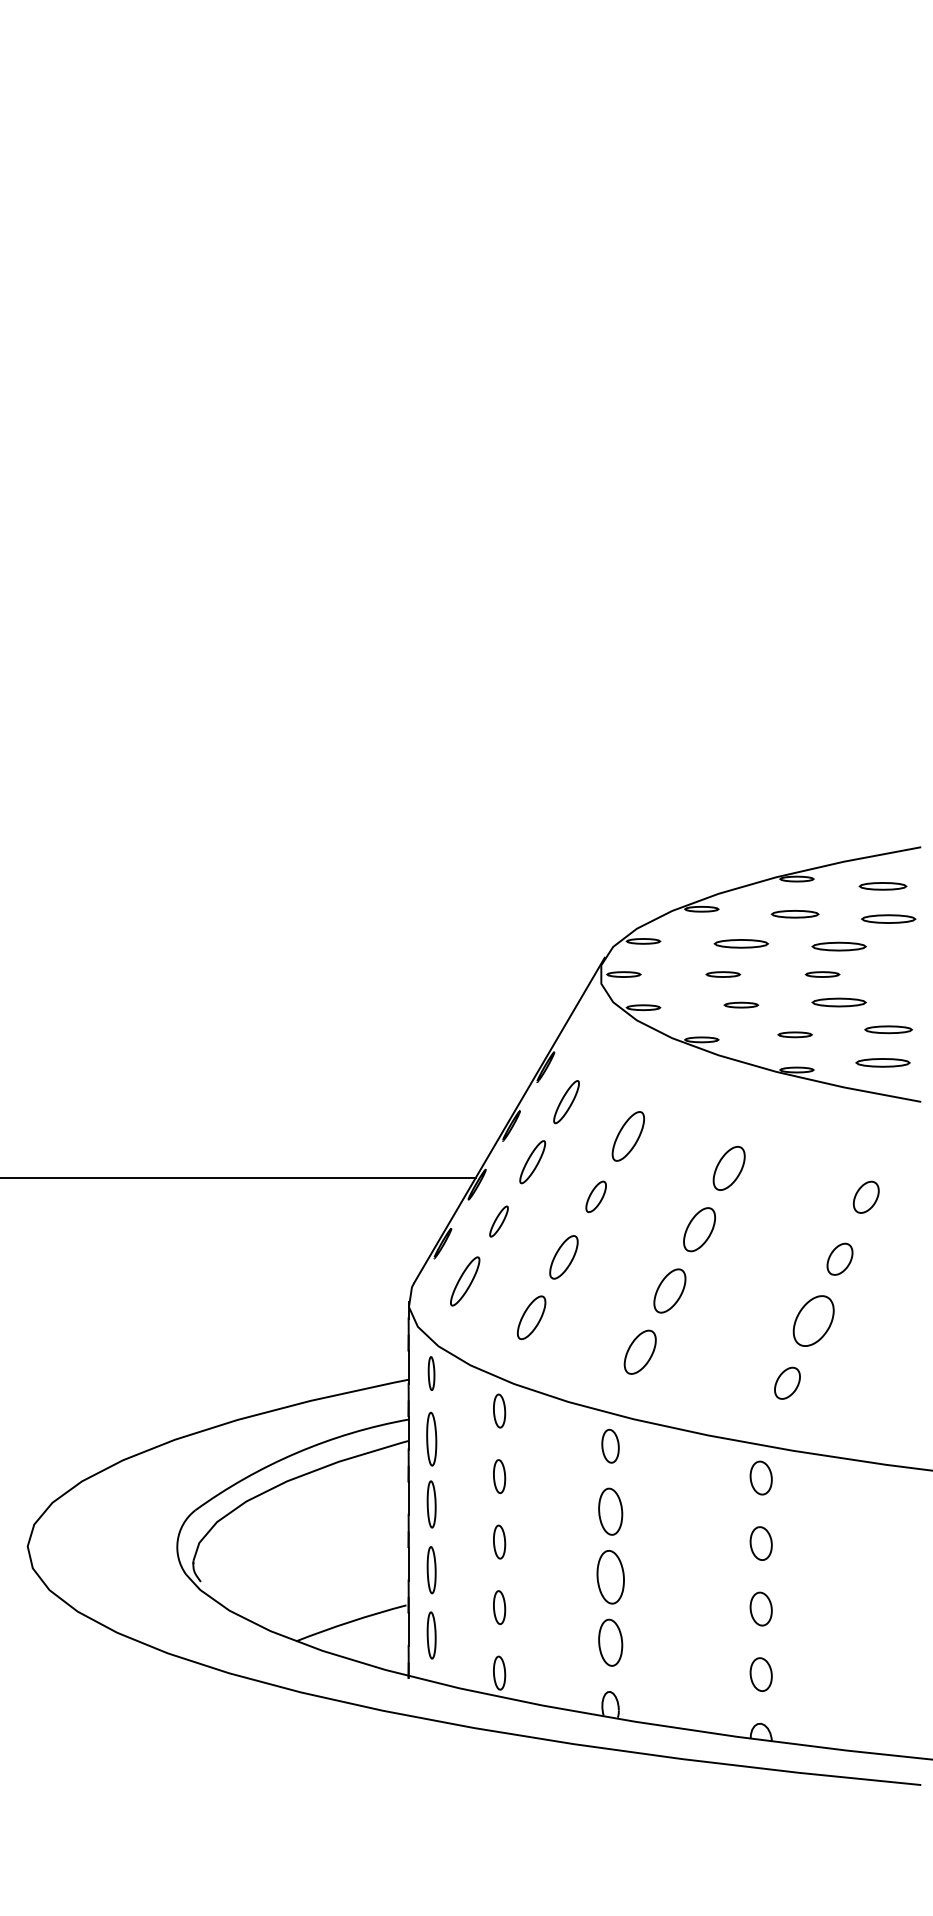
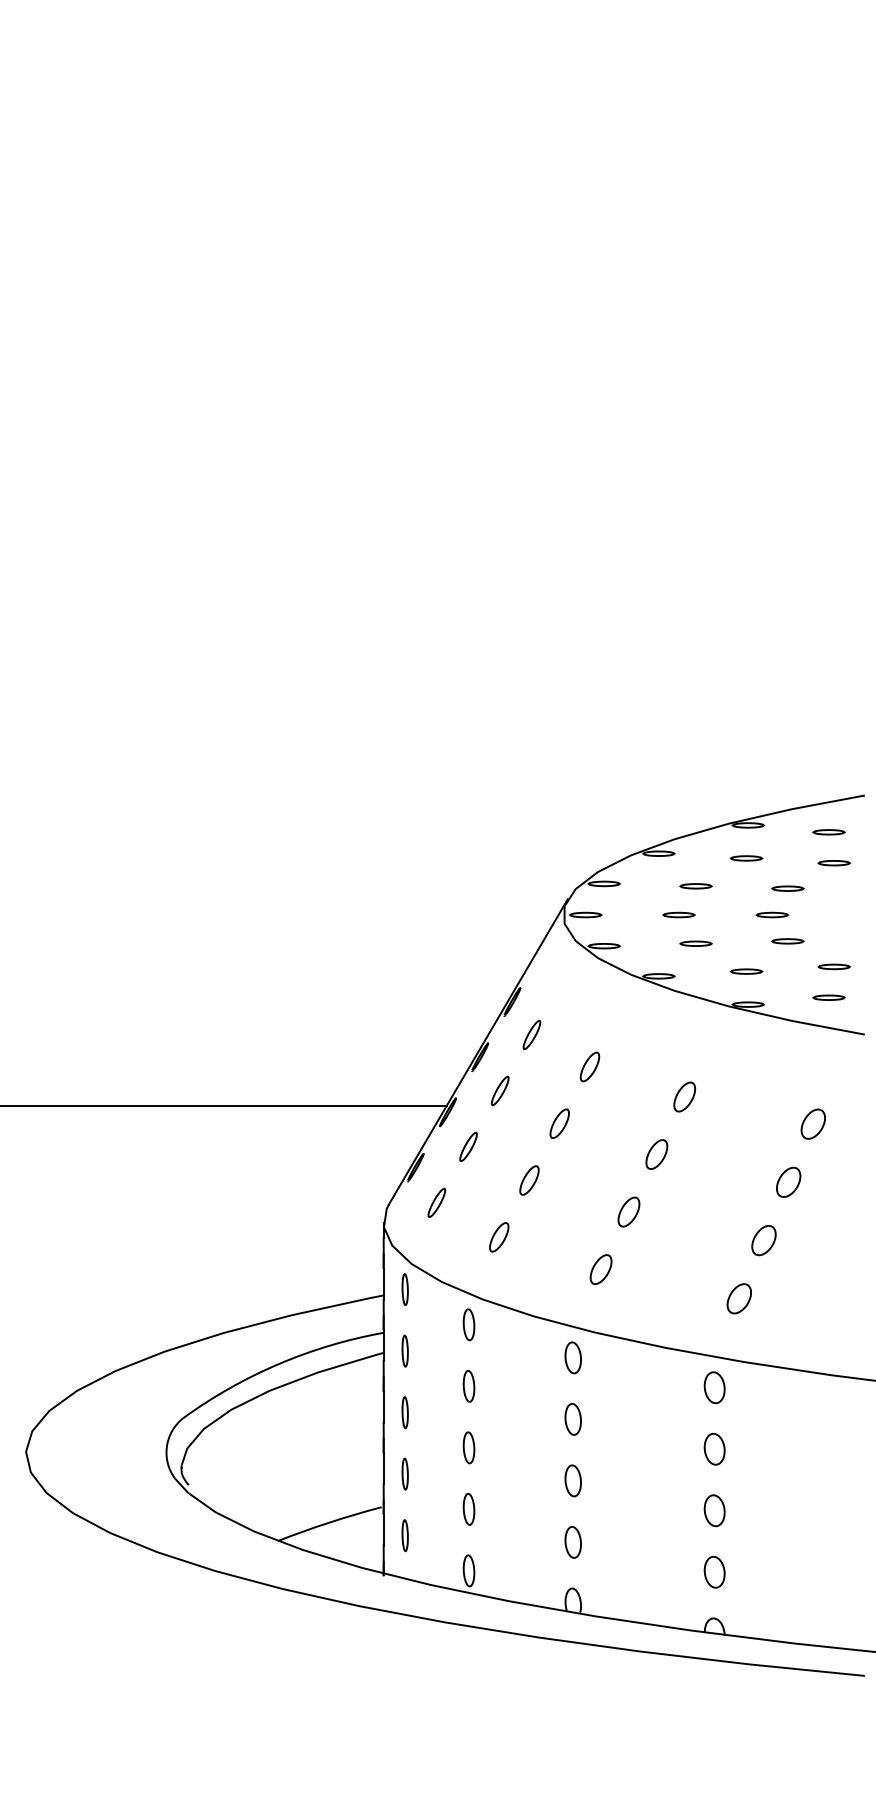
part: (882, 886) -> (828, 832), size x0.71
part: (795, 914) -> (746, 858), size x0.71
part: (887, 919) -> (833, 863), size x0.62
part: (740, 944) -> (695, 886), size x0.62
part: (838, 946) -> (787, 888), size x0.62
part: (838, 1002) -> (787, 941), size x0.62
part: (887, 1029) -> (833, 966), size x0.71
part: (882, 1062) -> (828, 997), size x0.62
part: (566, 1102) -> (531, 1035), size x0.71
part: (627, 1135) -> (589, 1066), size x0.62
part: (533, 1161) -> (500, 1090), size x0.71
part: (729, 1167) -> (684, 1096), size x0.71
part: (699, 1229) -> (656, 1154), size x0.71
part: (563, 1257) -> (529, 1180), size x0.71
part: (464, 1280) -> (436, 1202), size x0.62
part: (669, 1290) -> (628, 1211), size x0.71
part: (532, 1318) -> (499, 1237), size x0.71
part: (813, 1321) -> (763, 1240), size x0.62
part: (639, 1352) -> (600, 1269), size x0.71
part: (430, 1438) -> (404, 1350), size x0.62
part: (430, 1504) -> (404, 1412), size x0.71
part: (609, 1511) -> (572, 1419), size x0.71
part: (430, 1569) -> (404, 1473), size x0.71
part: (609, 1576) -> (572, 1480), size x0.62
part: (430, 1635) -> (404, 1535), size x0.71
part: (609, 1642) -> (572, 1542), size x0.71

